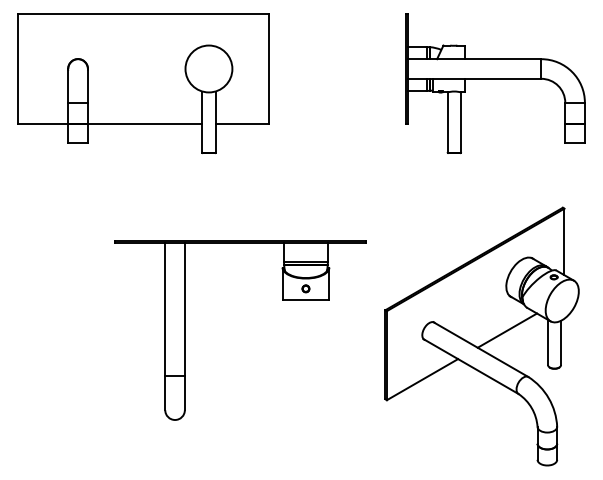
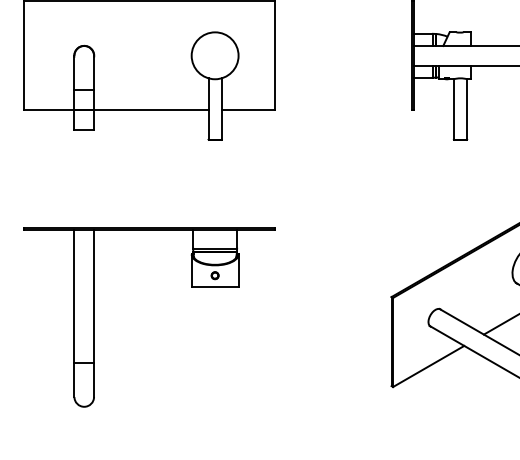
part: (282, 300) -> (191, 287), moved

